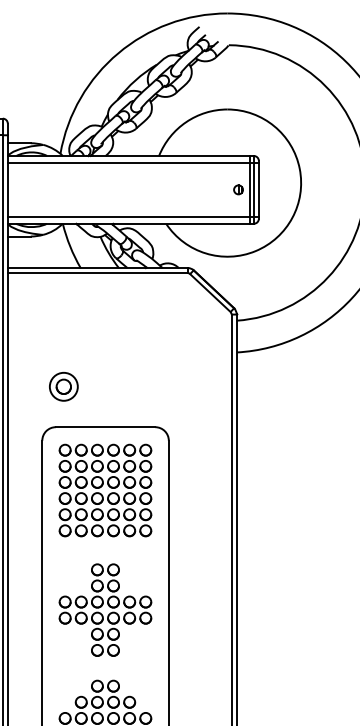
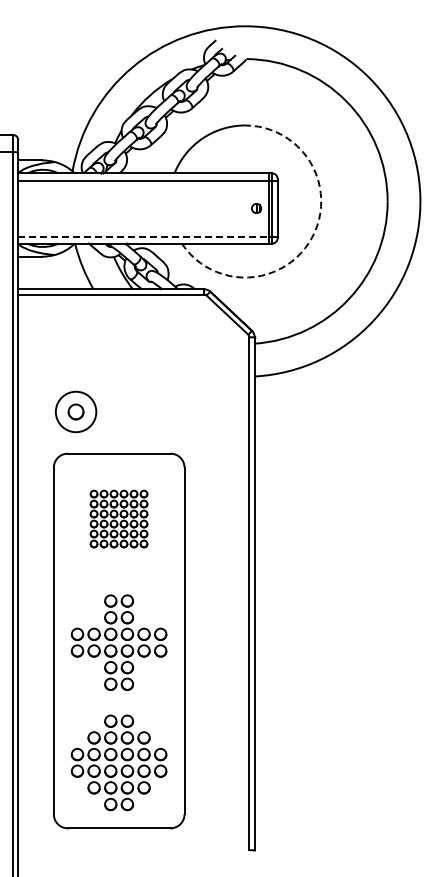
line: (130, 216) -> (144, 236), solid -> dashed
arc: (292, 217) -> (312, 237), solid -> dashed
circle: (63, 386) -> (75, 411), size x1.4
part: (104, 489) -> (118, 518), size x0.6

